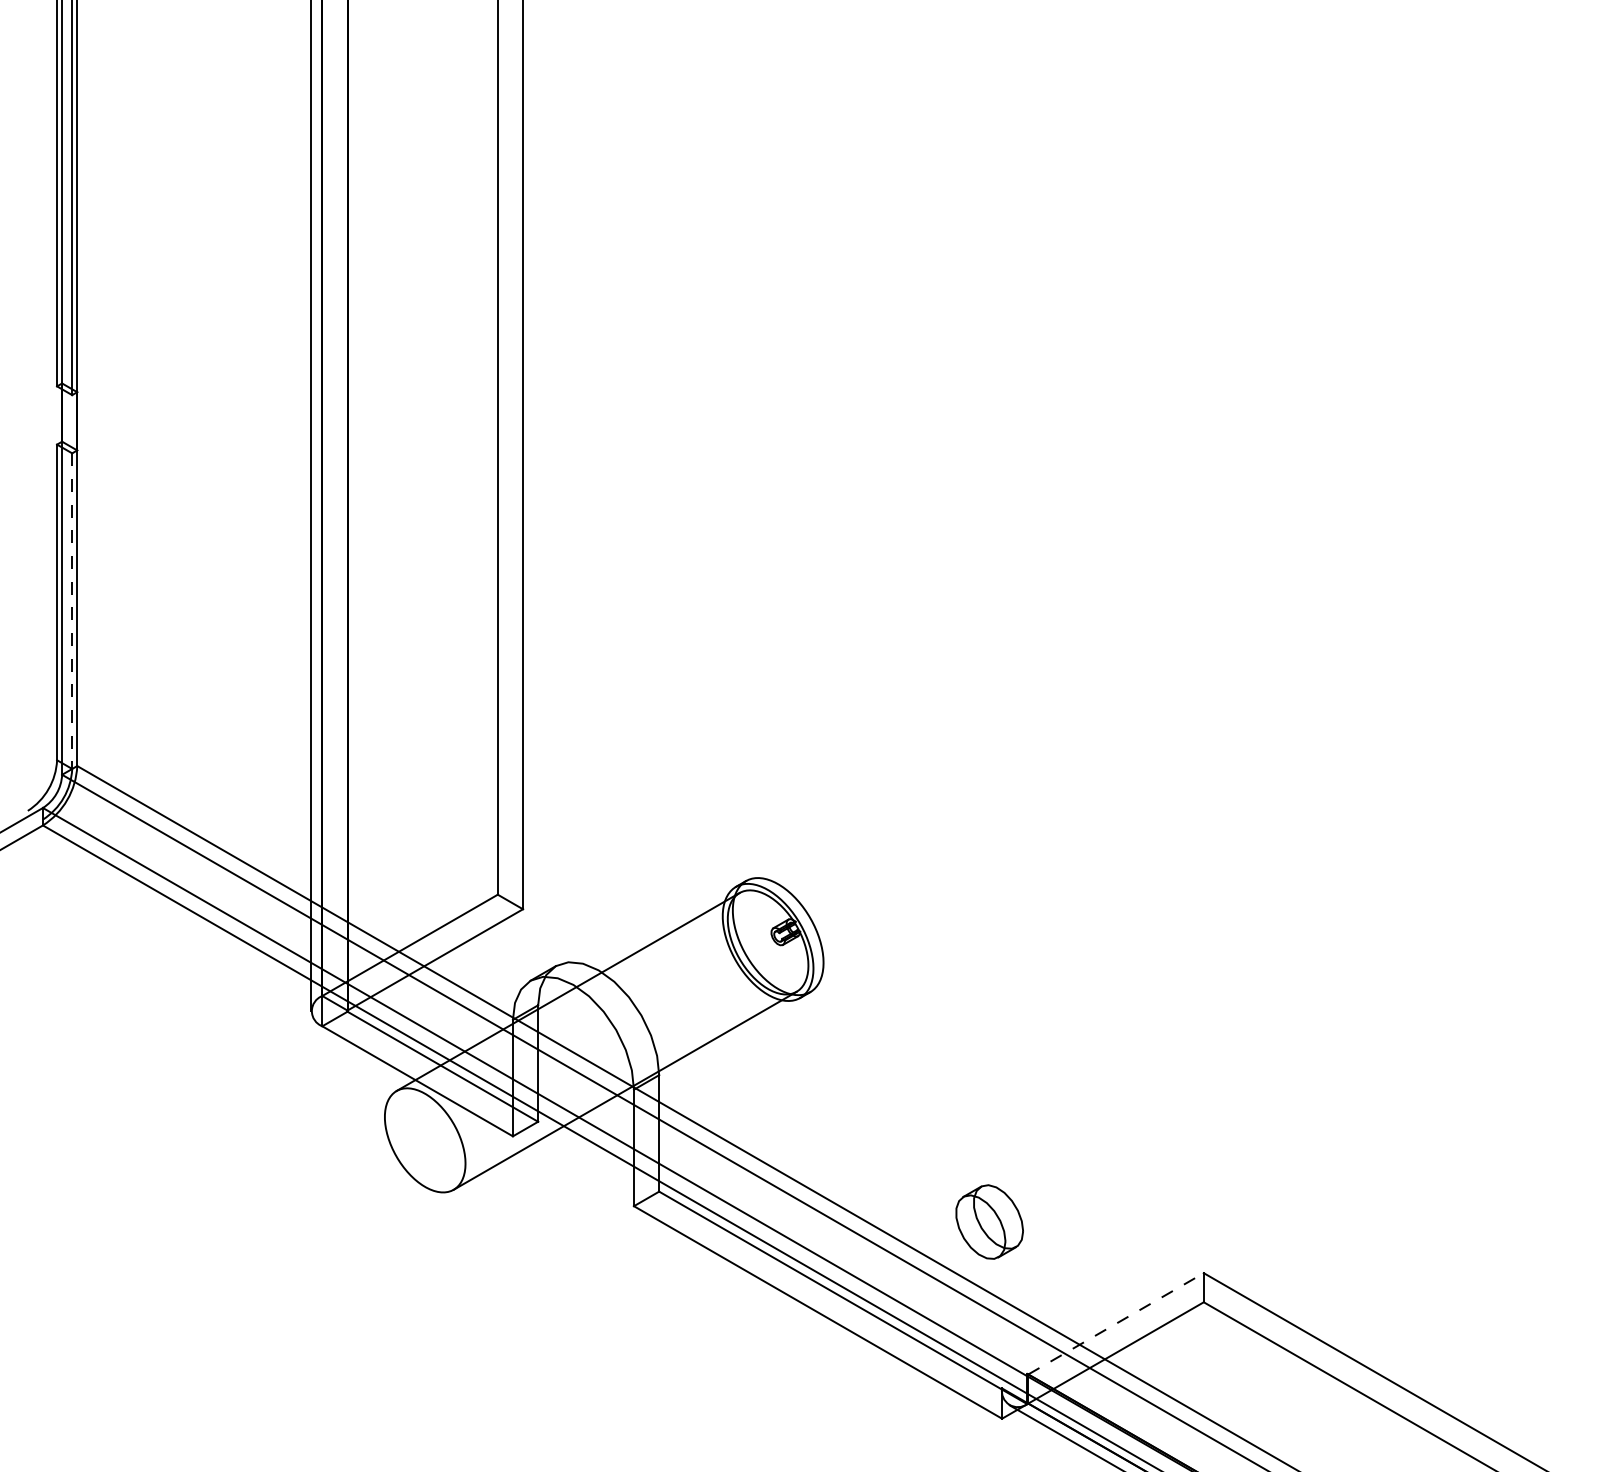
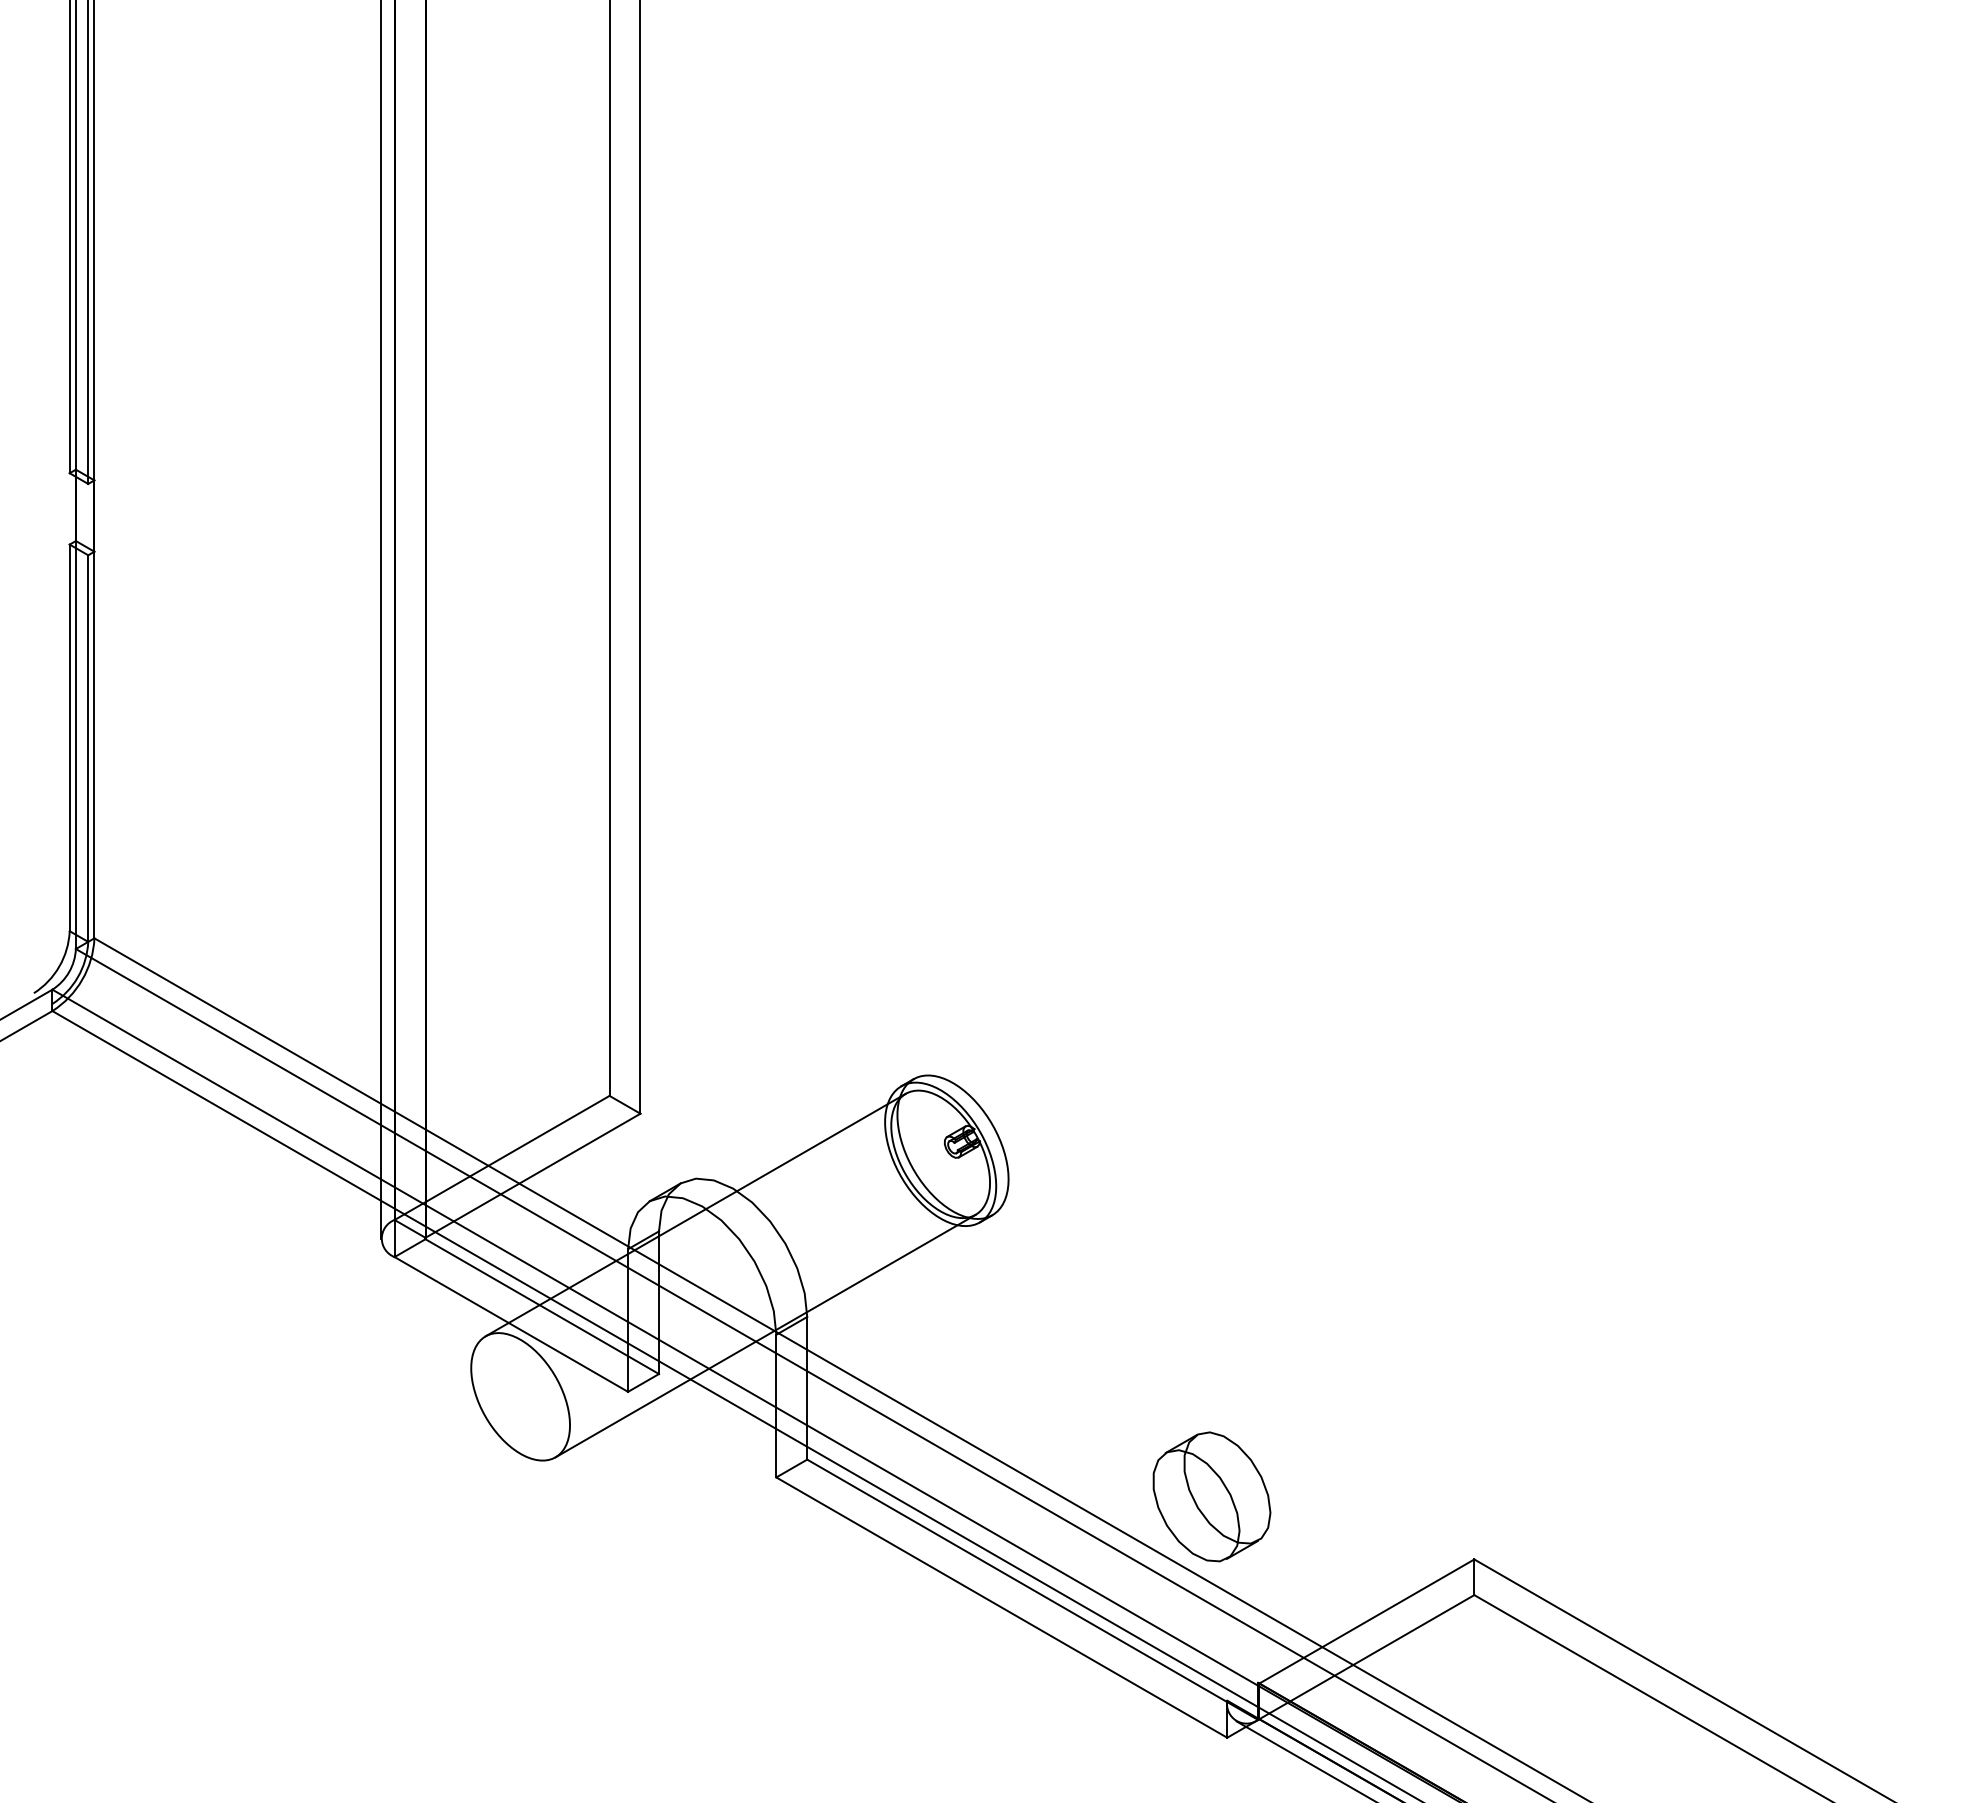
line: (72, 611) -> (88, 748), dashed -> solid
part: (989, 1221) -> (1211, 1496), size x1.43
line: (1116, 1323) -> (1367, 1621), dashed -> solid

